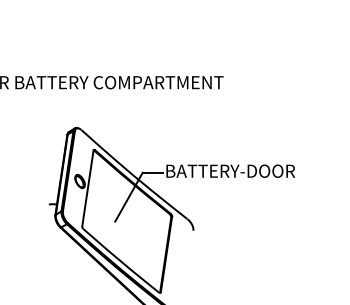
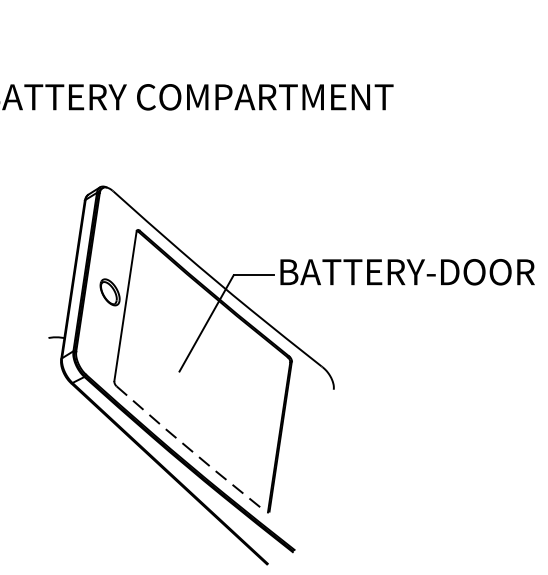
line: (121, 261) -> (191, 450), solid -> dashed

